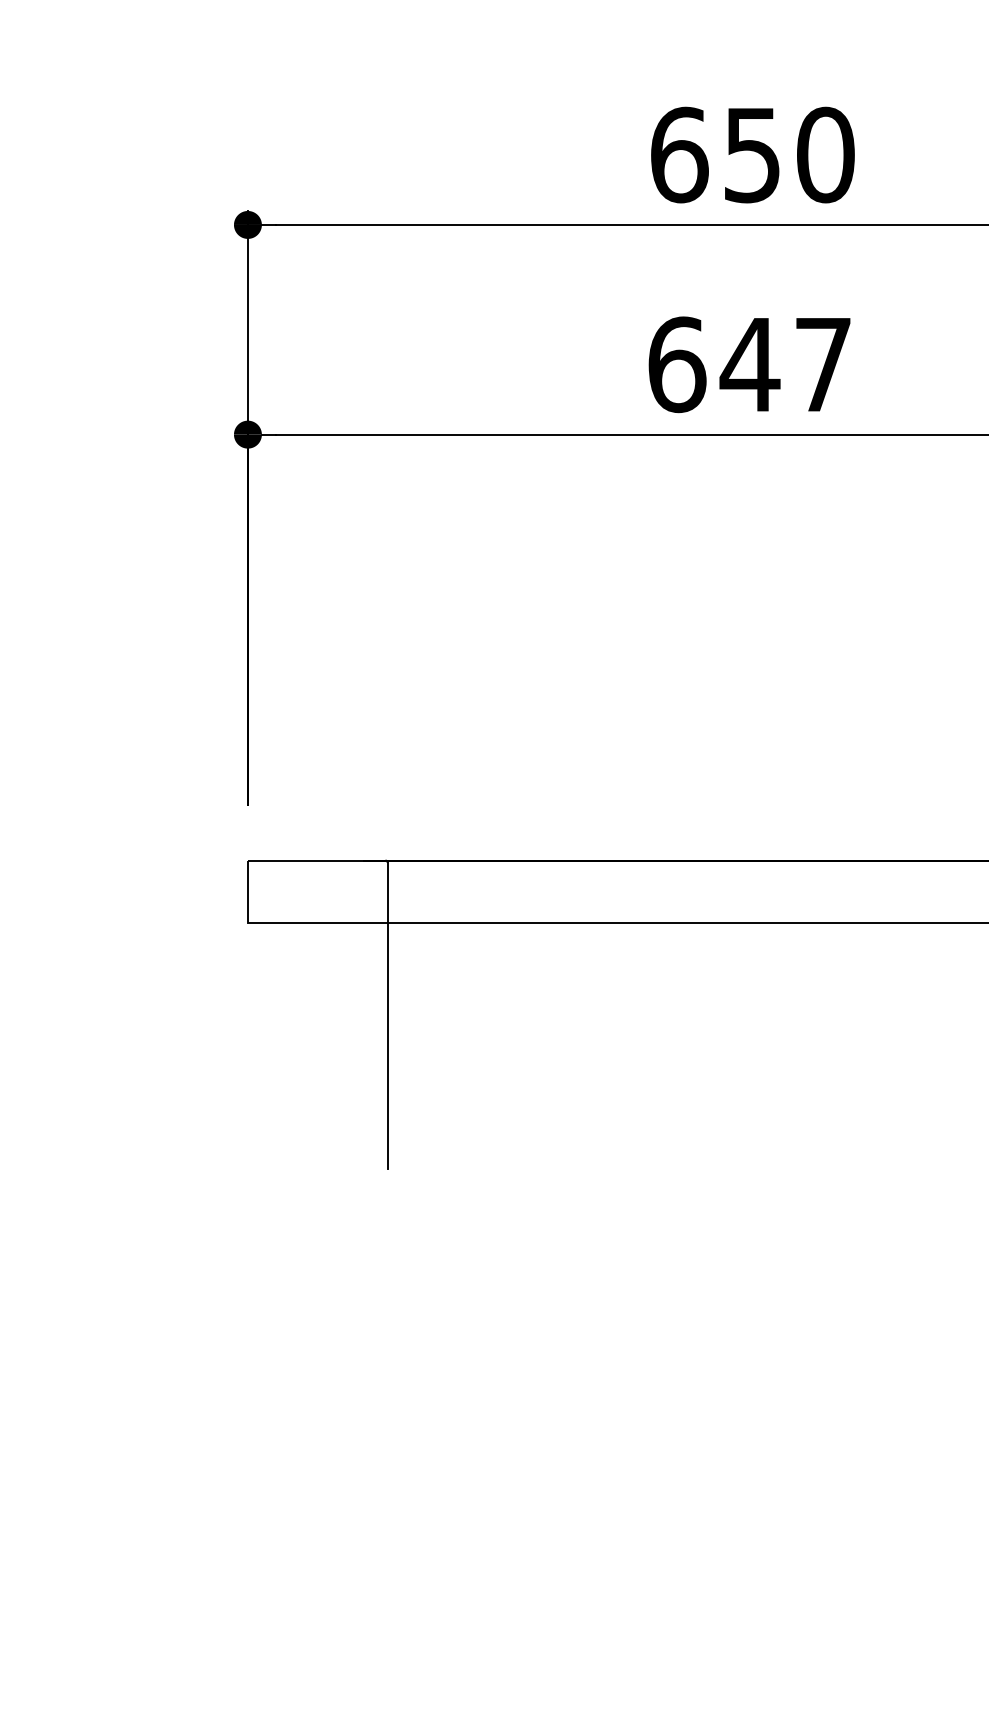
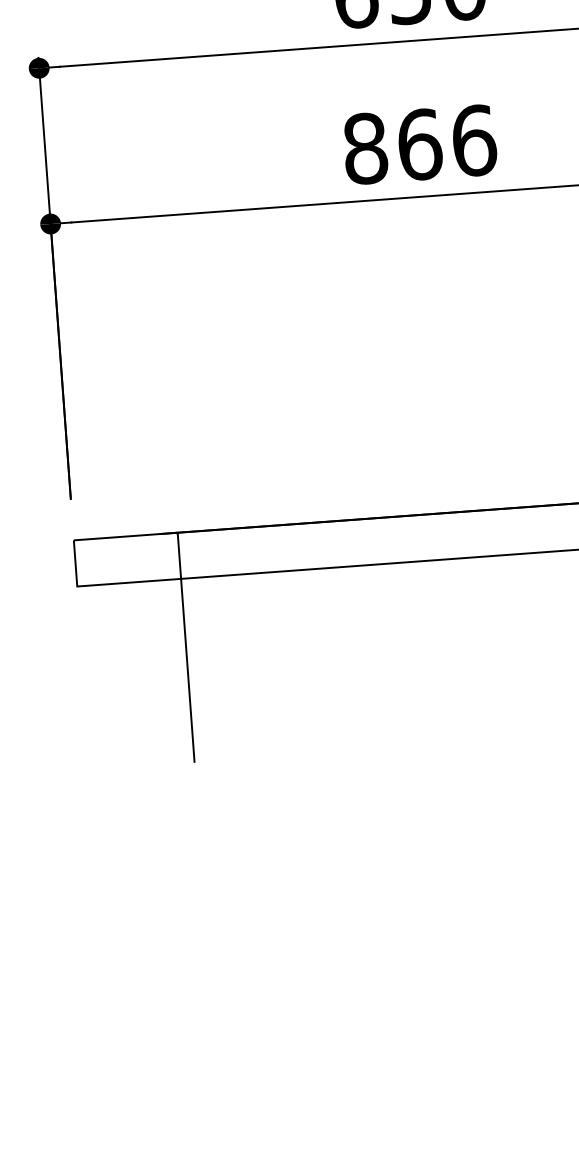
text: (750, 364) -> (420, 144), 647 -> 866

